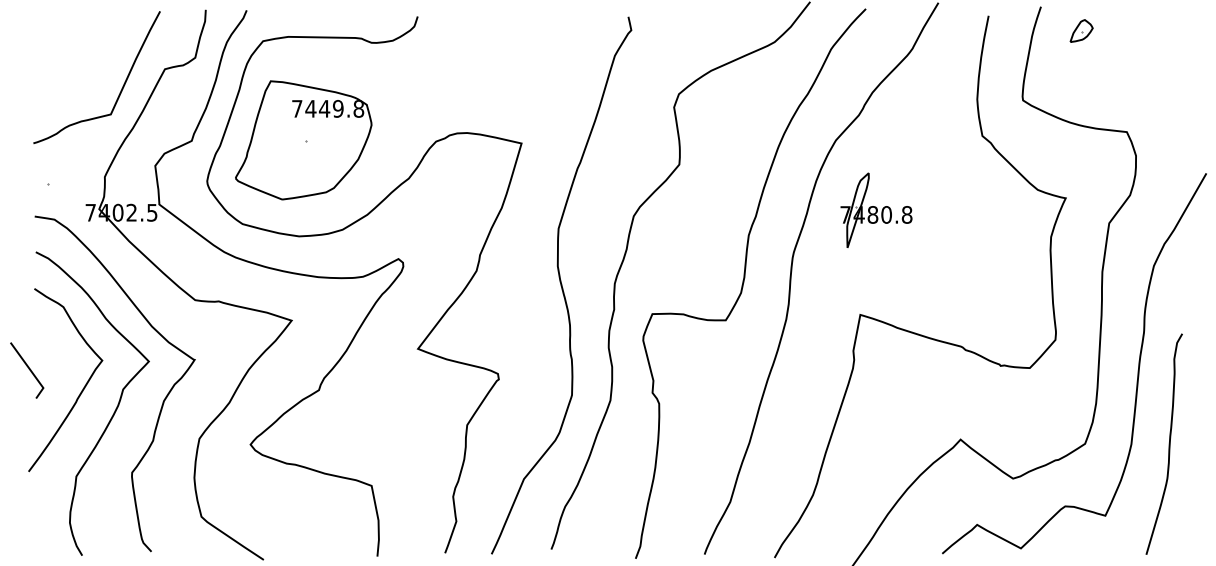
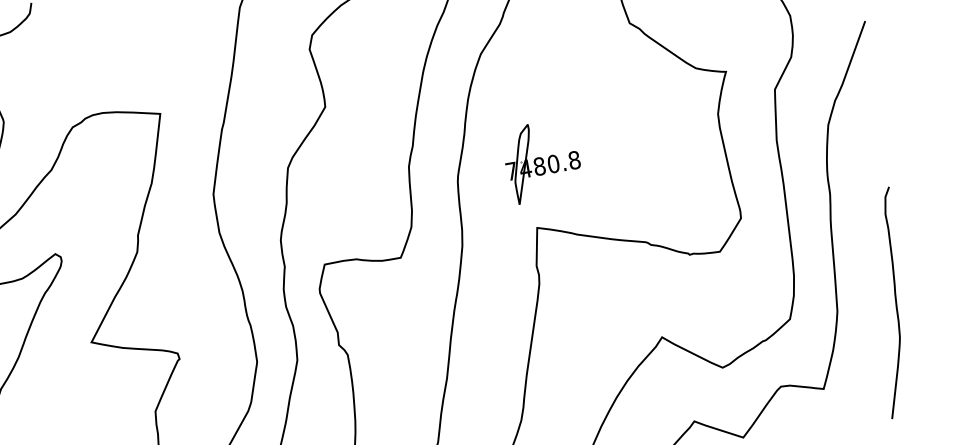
part: (876, 209) -> (542, 160), moved
curve: (1168, 443) -> (894, 301), moved

